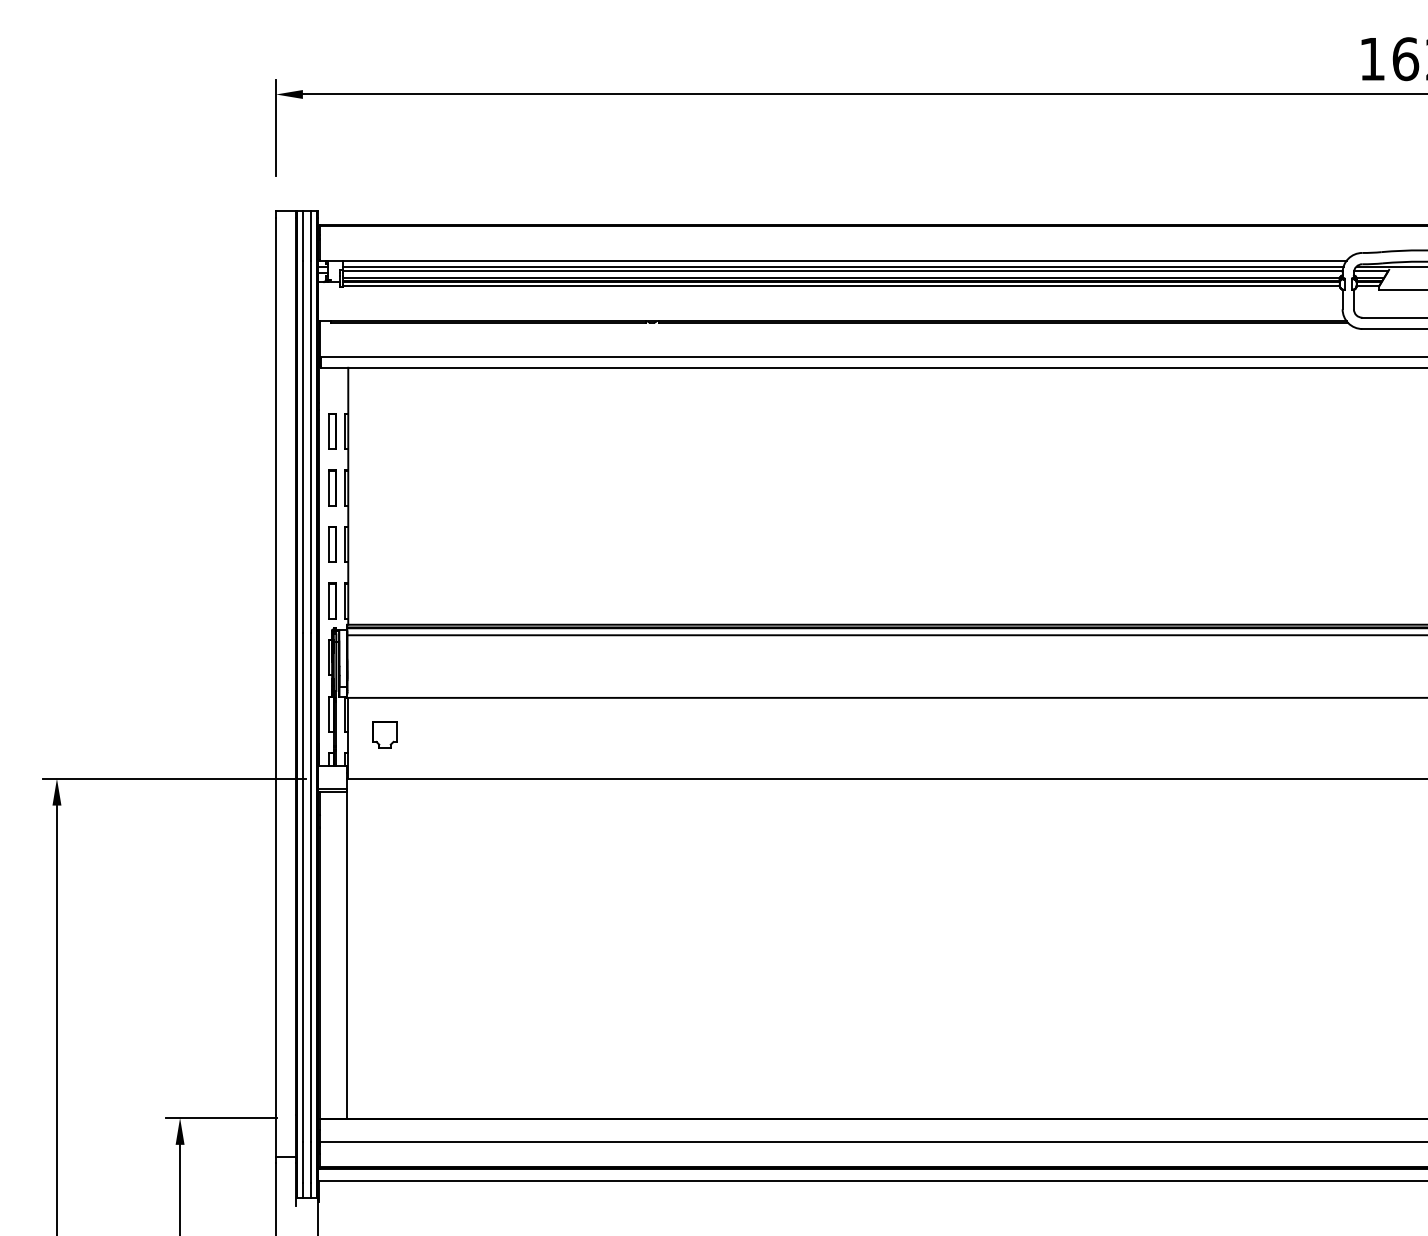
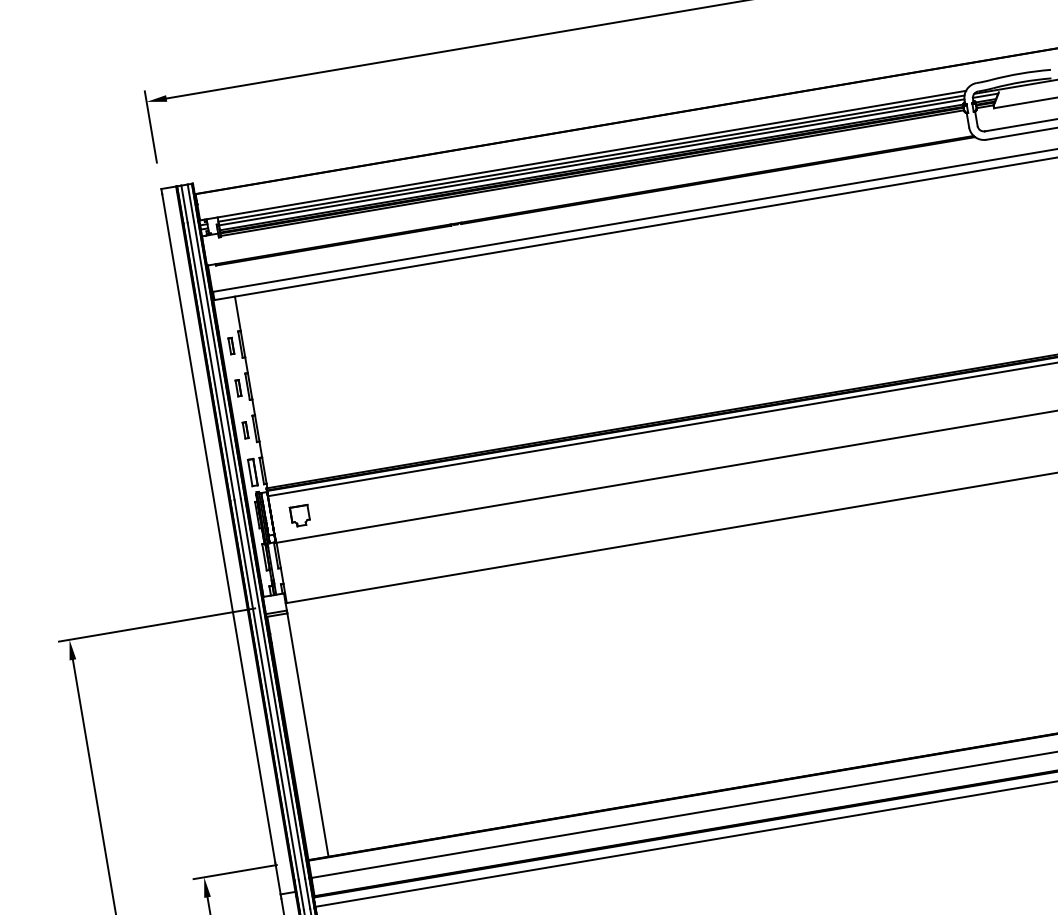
part: (332, 431) -> (231, 346), size x0.6
part: (332, 487) -> (238, 387), size x0.6
part: (332, 544) -> (245, 430), size x0.6
part: (384, 734) -> (299, 515), moved

